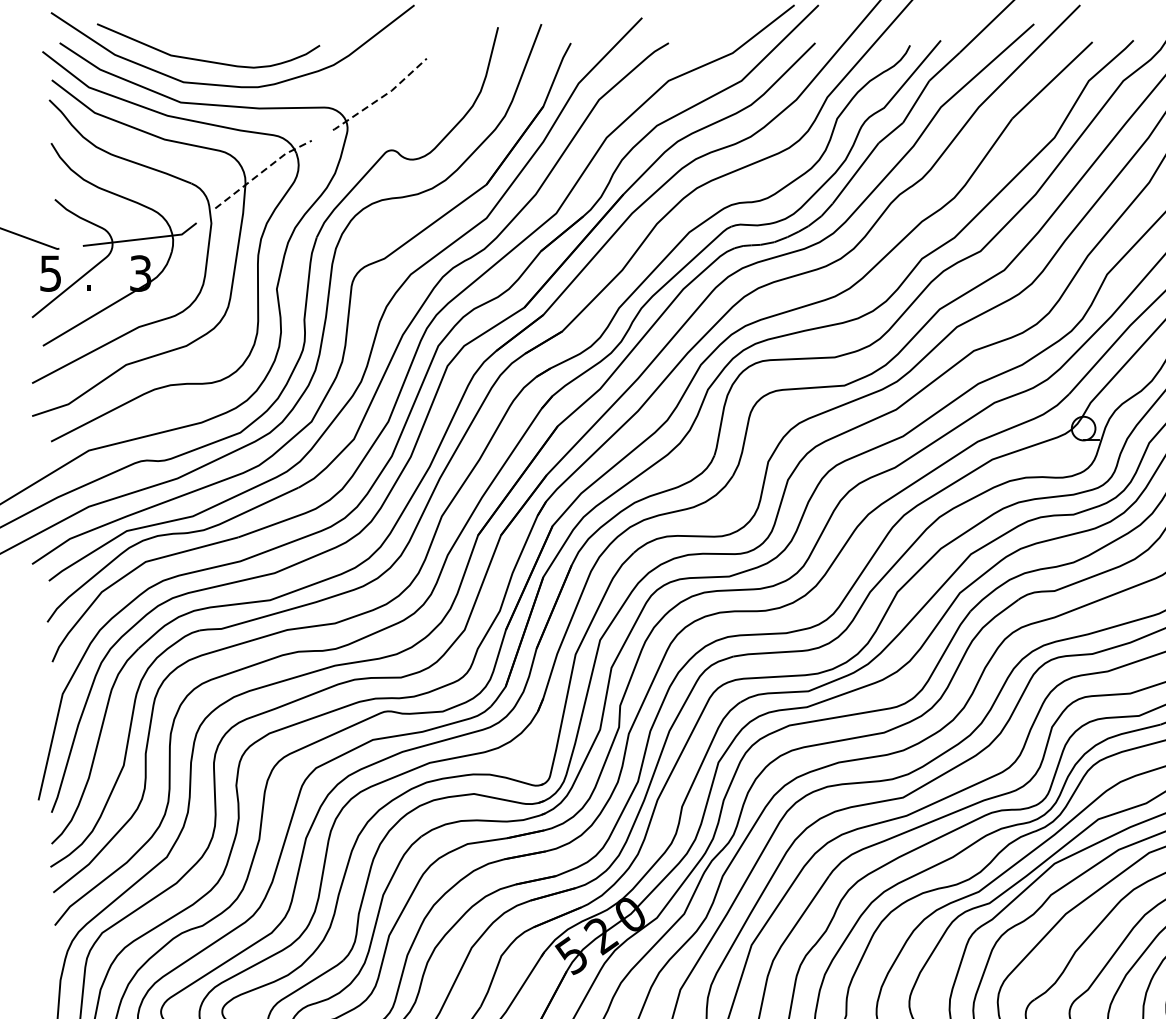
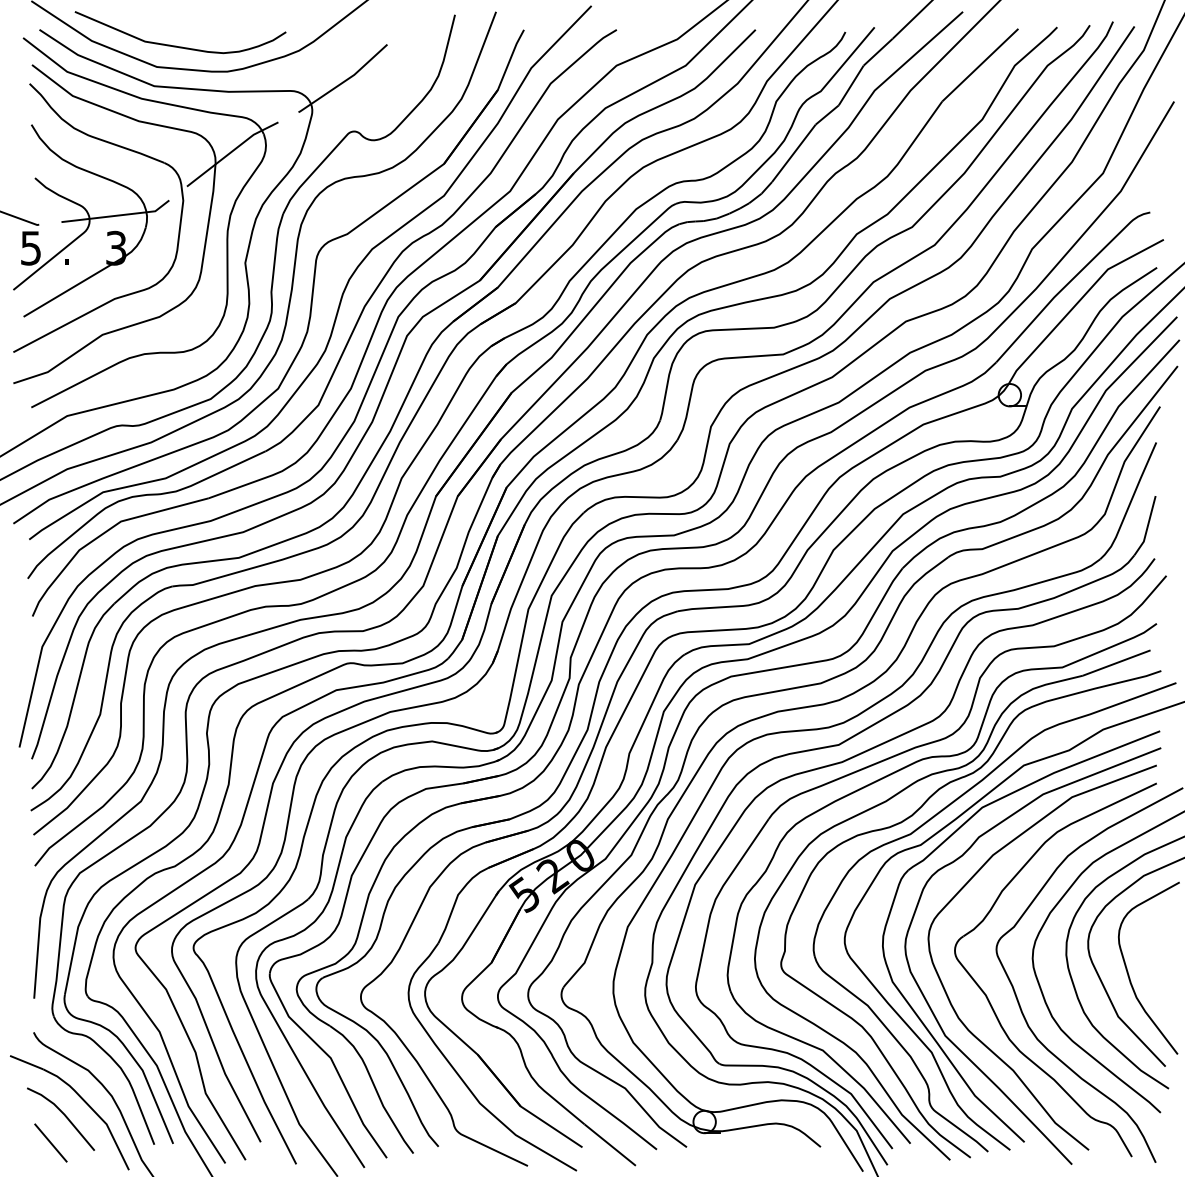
line: (382, 97) -> (345, 81), dashed -> solid
line: (262, 171) -> (231, 151), dashed -> solid

